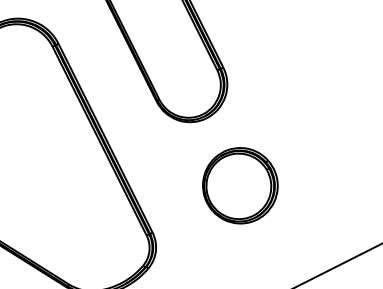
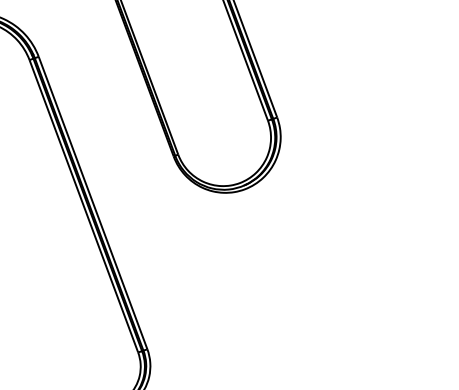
part: (240, 185) -> (283, 293), removed

